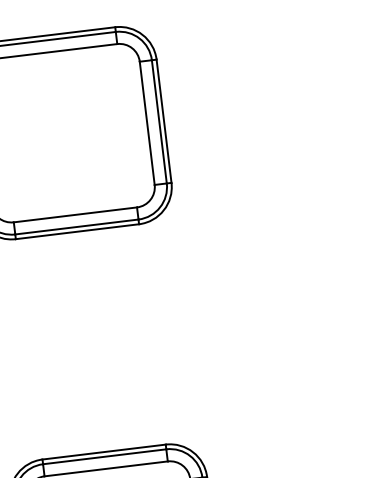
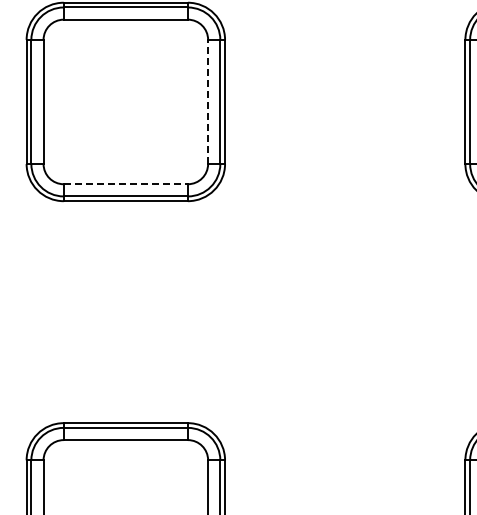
line: (147, 122) -> (208, 101), solid -> dashed
line: (76, 215) -> (126, 184), solid -> dashed

